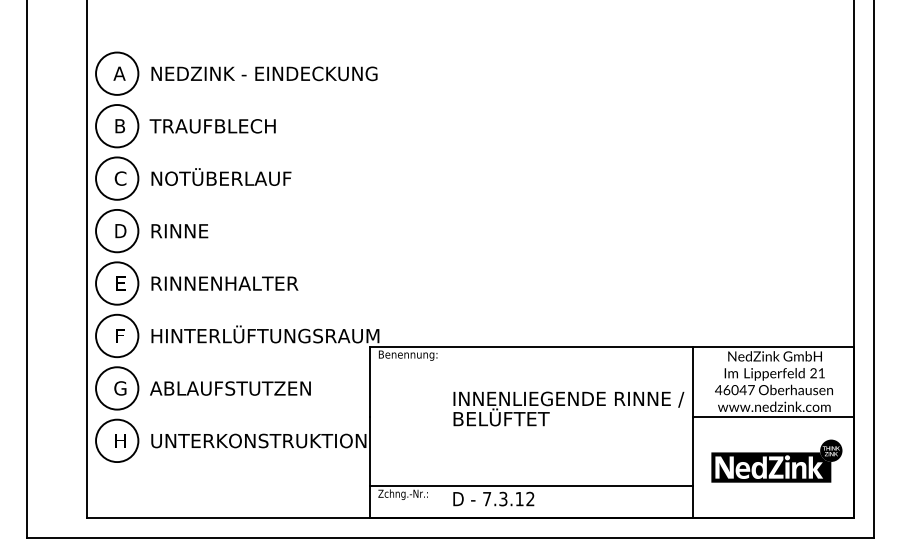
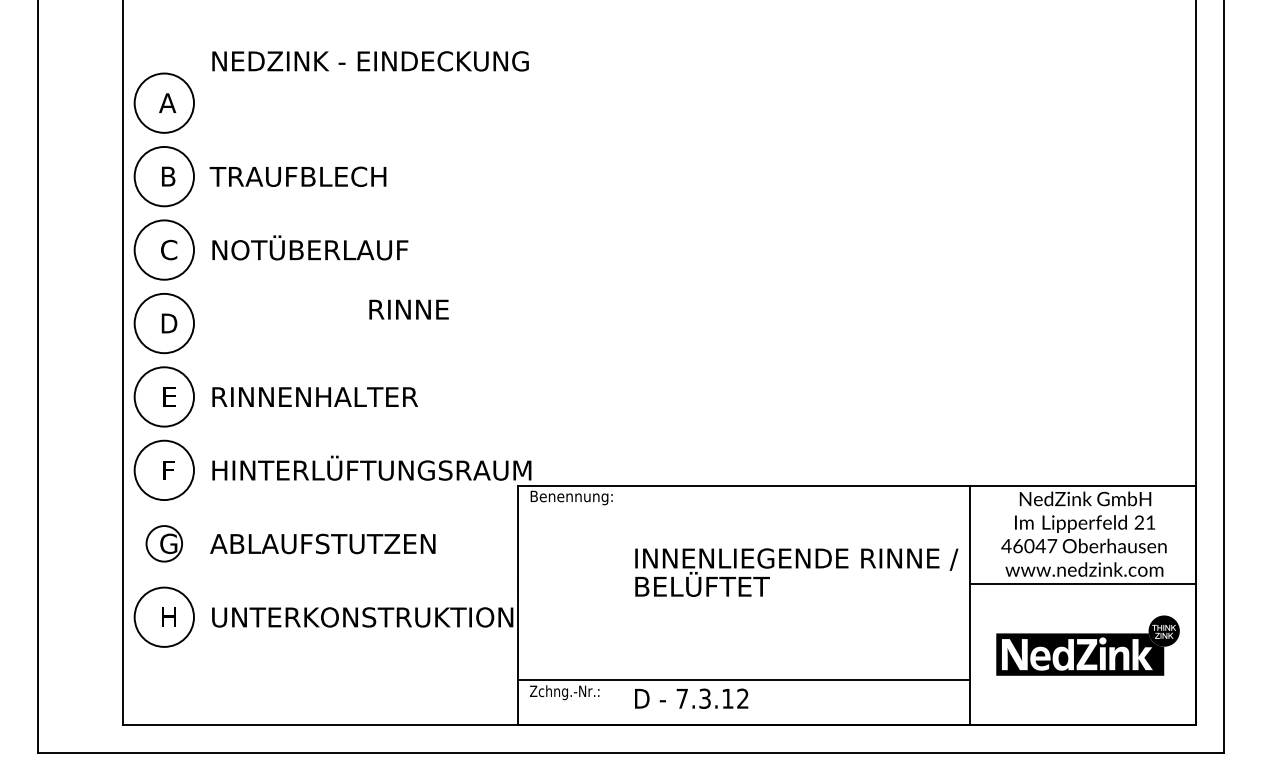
text: (264, 73) -> (370, 61), moved
text: (179, 231) -> (408, 309), moved
circle: (116, 388) -> (163, 543), size x0.6

